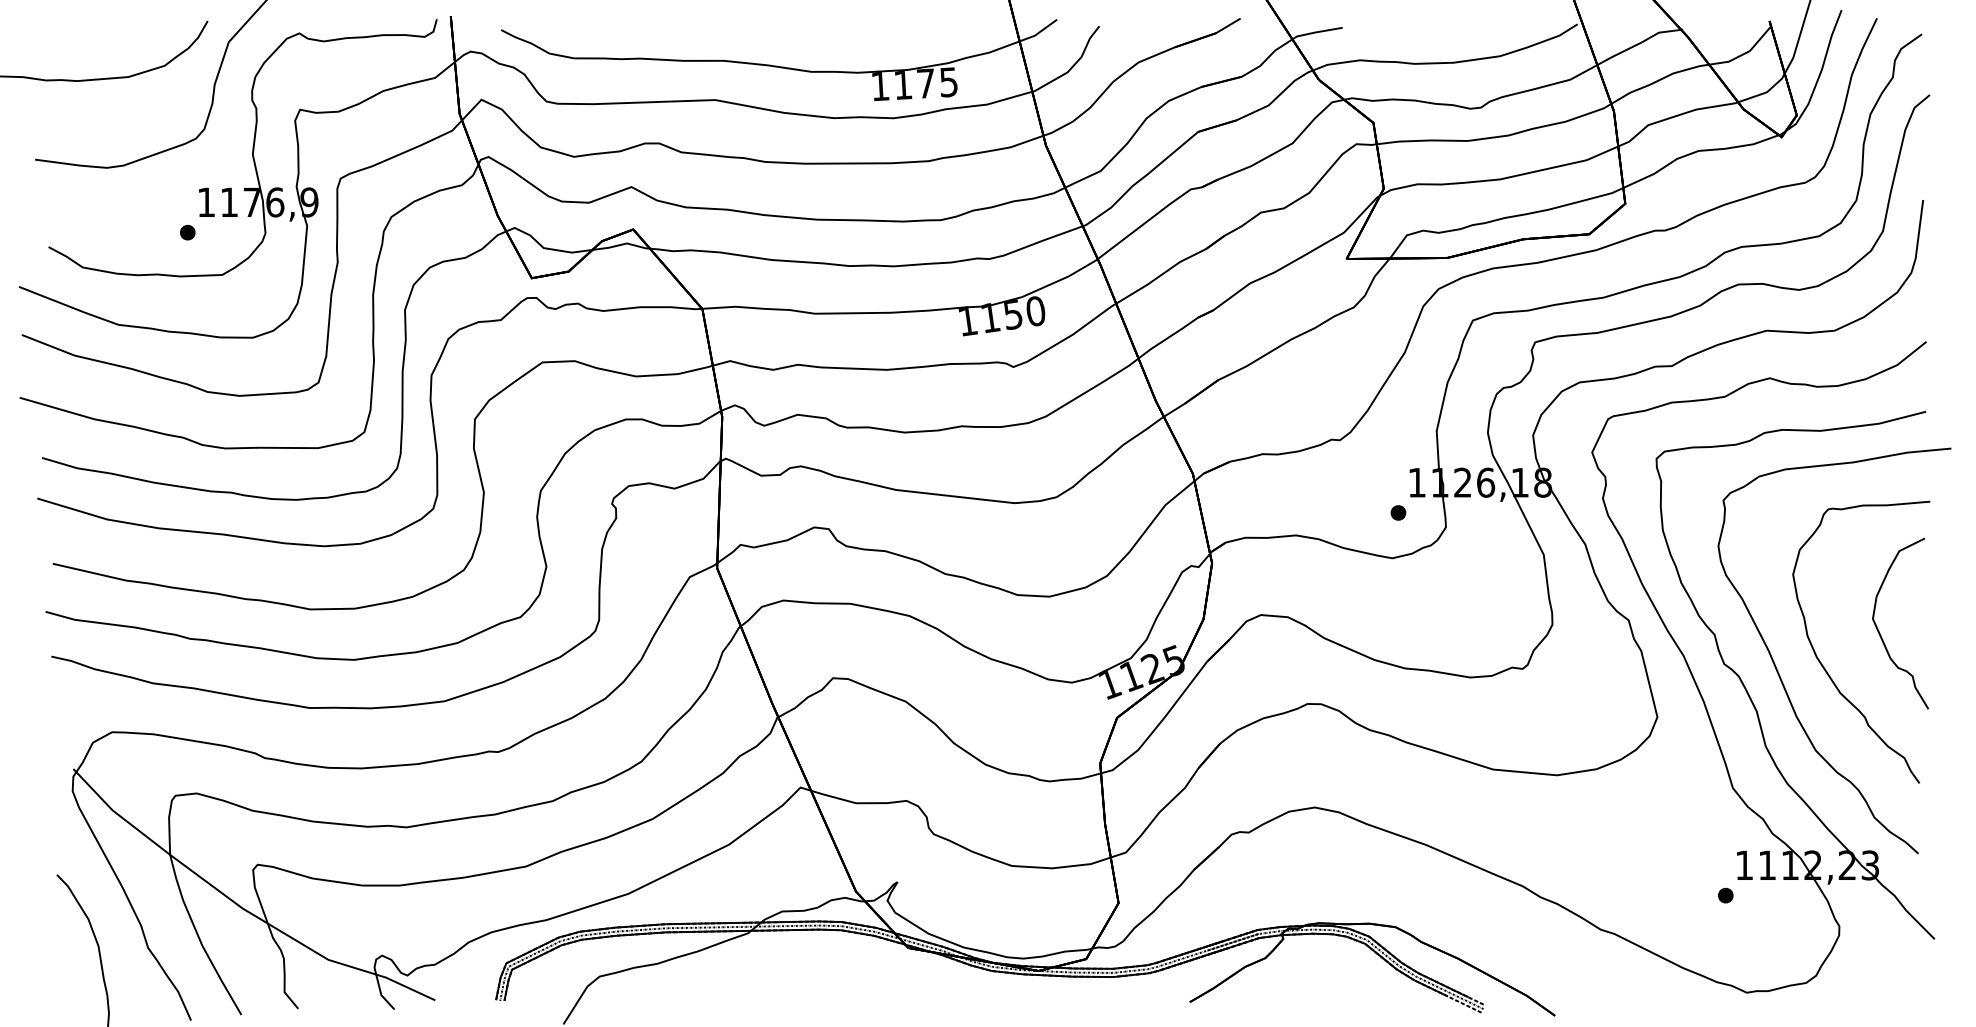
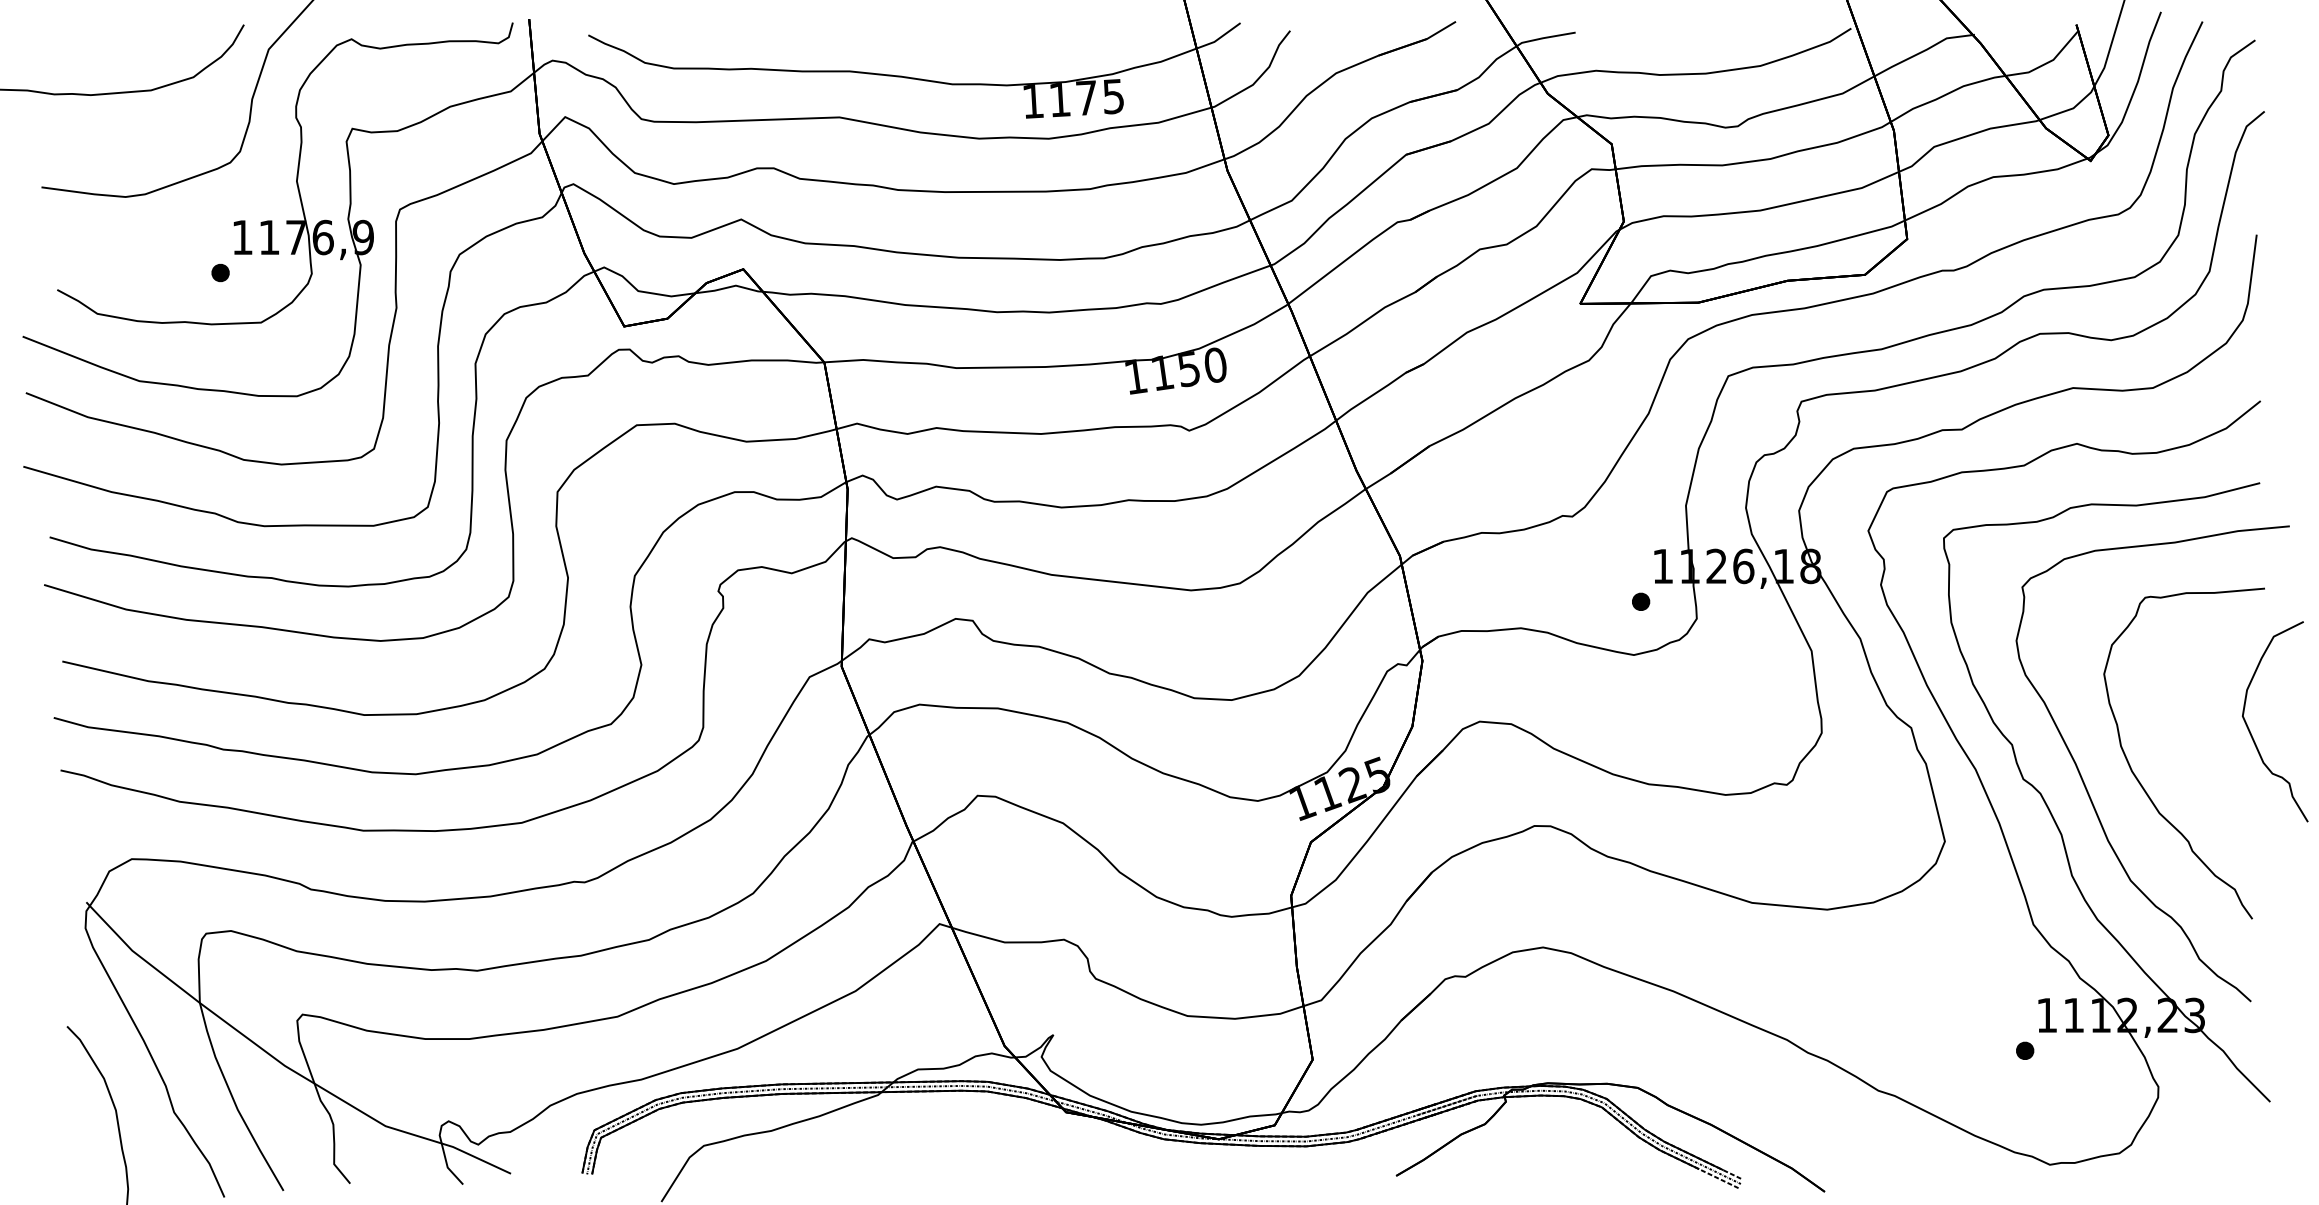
part: (1879, 631) -> (2250, 730), moved

